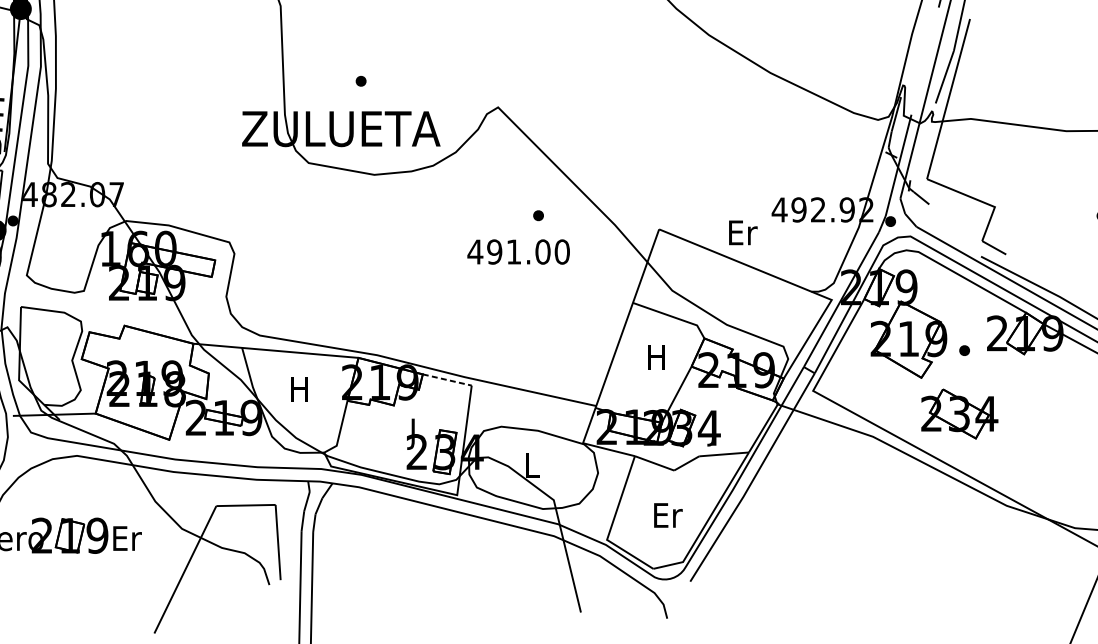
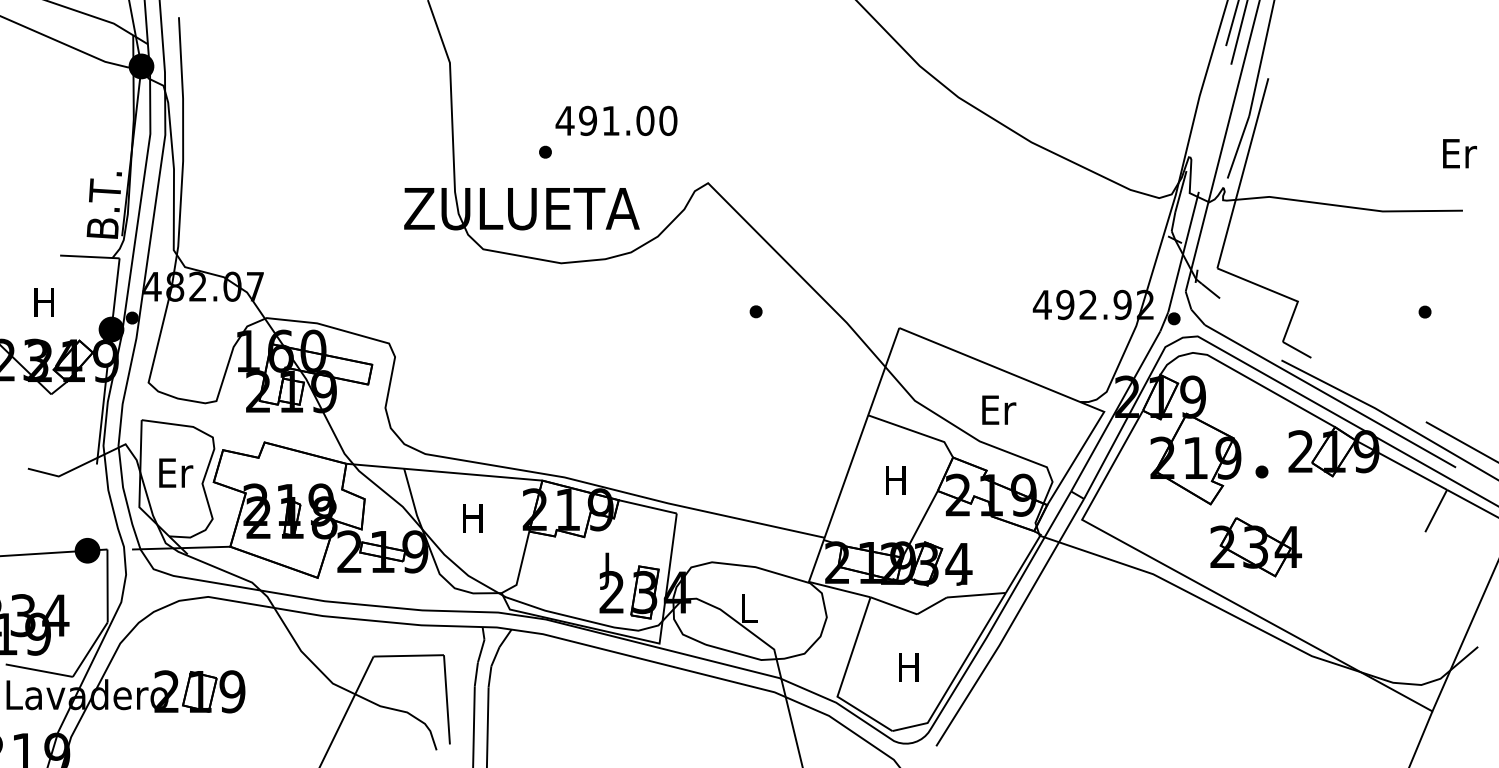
text: (743, 232) -> (999, 409), moved
text: (518, 251) -> (616, 120), moved
line: (447, 379) -> (647, 506), dashed -> solid
text: (668, 515) -> (910, 667), Er -> H
text: (127, 538) -> (176, 472), moved

